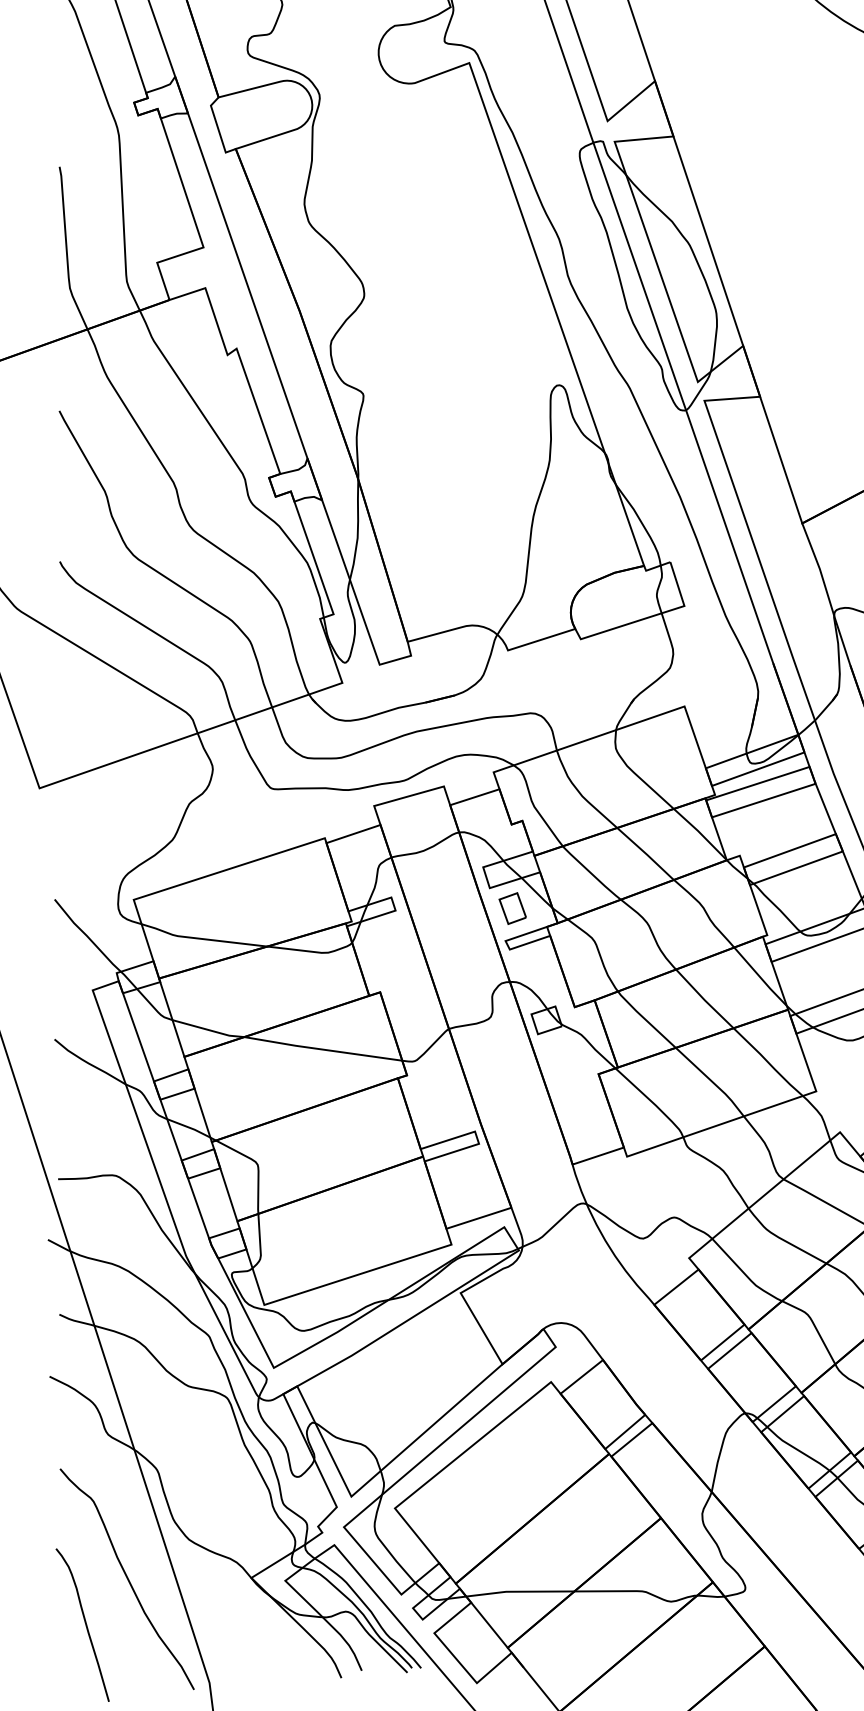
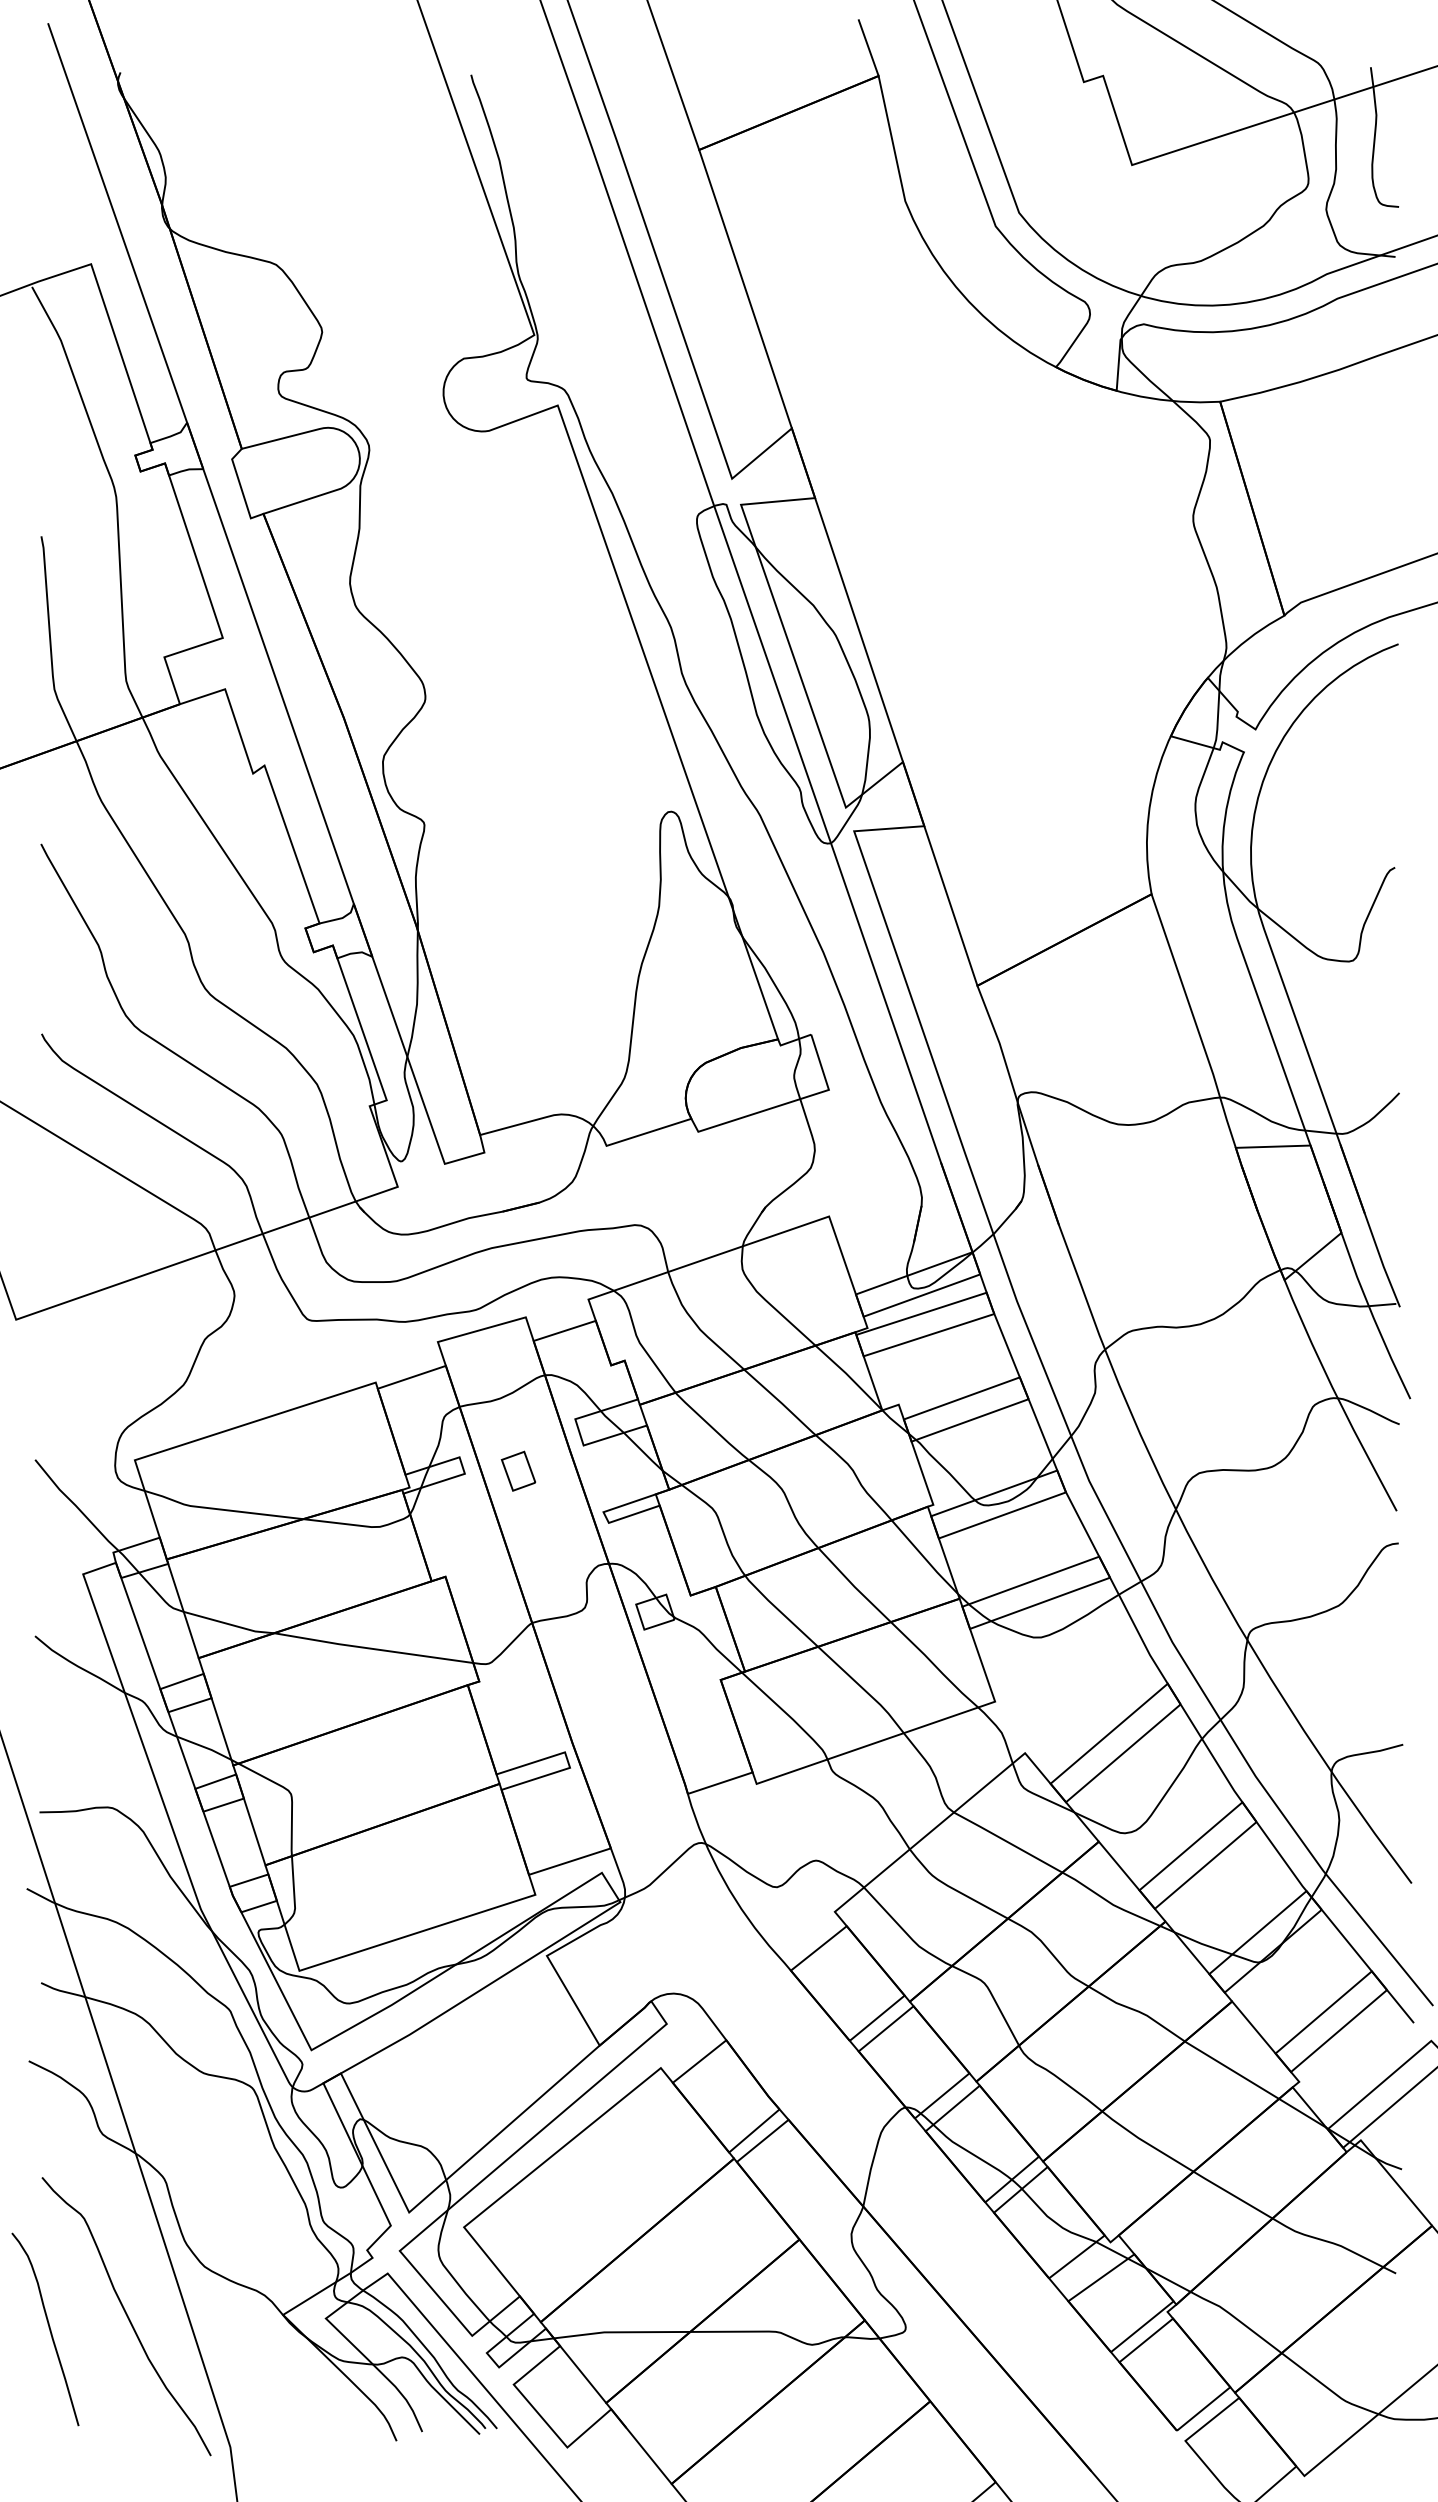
part: (512, 907) -> (518, 1470), moved
curve: (85, 1623) -> (48, 2327), moved

